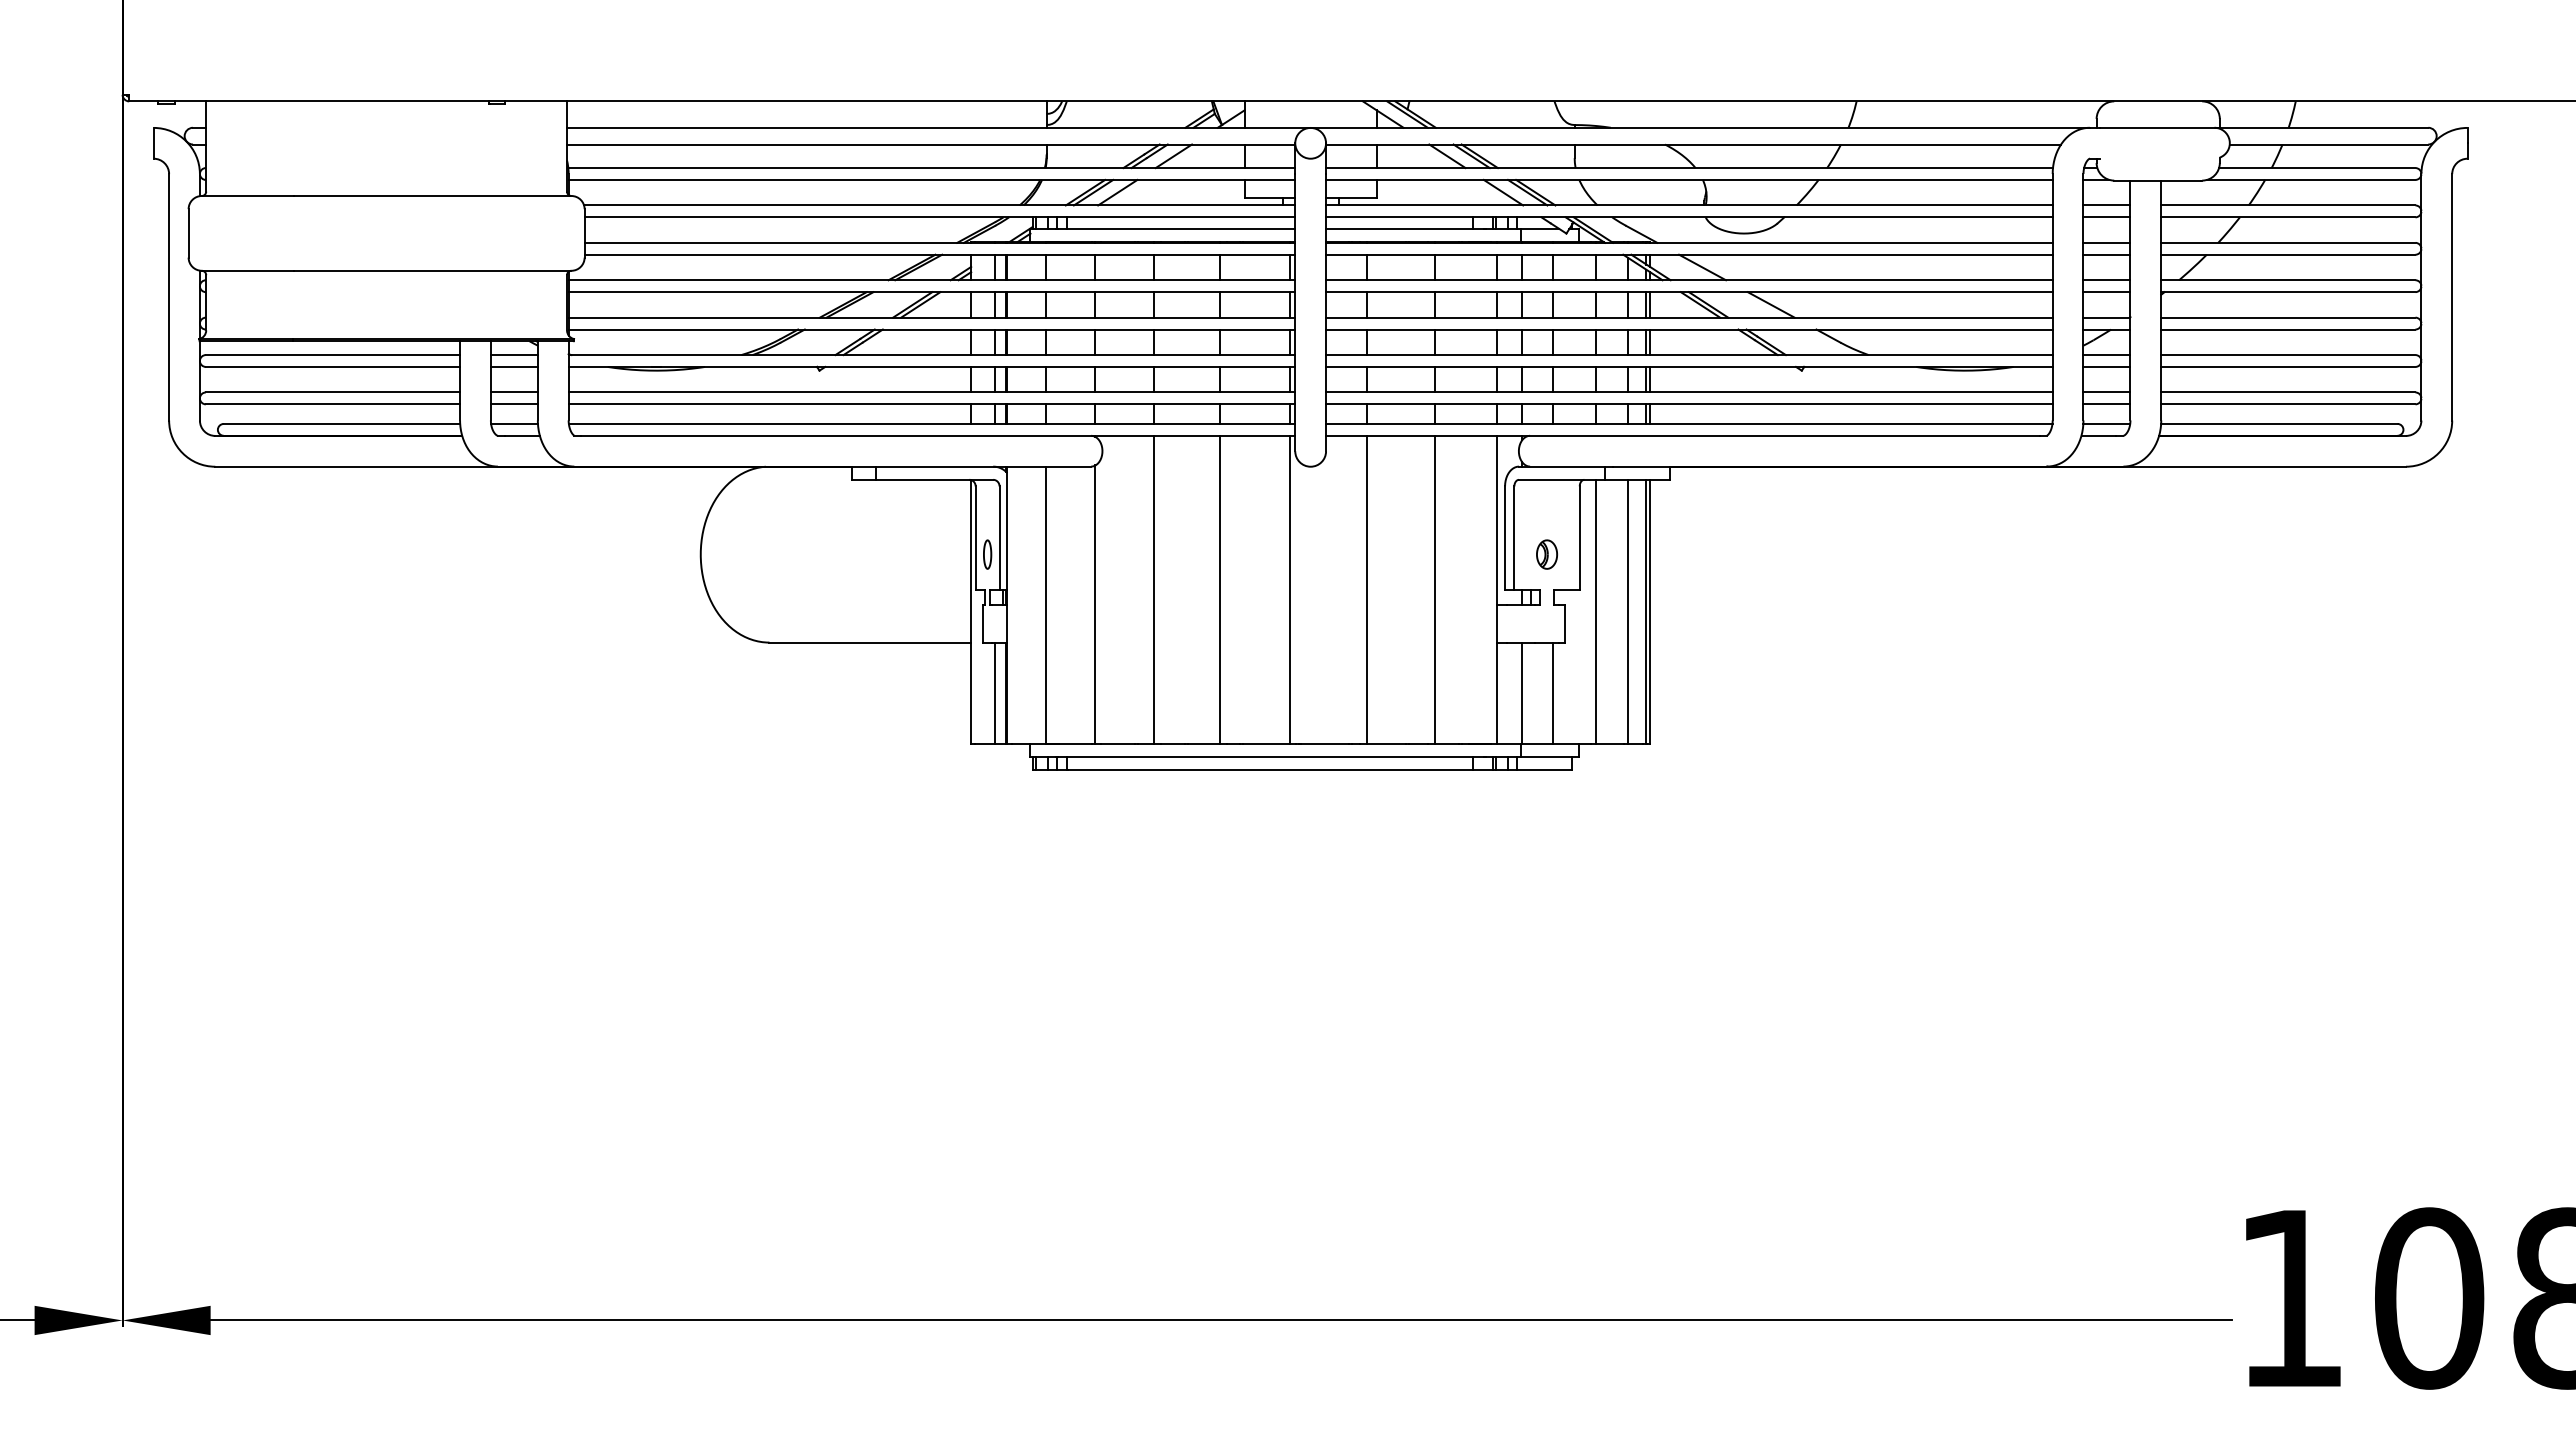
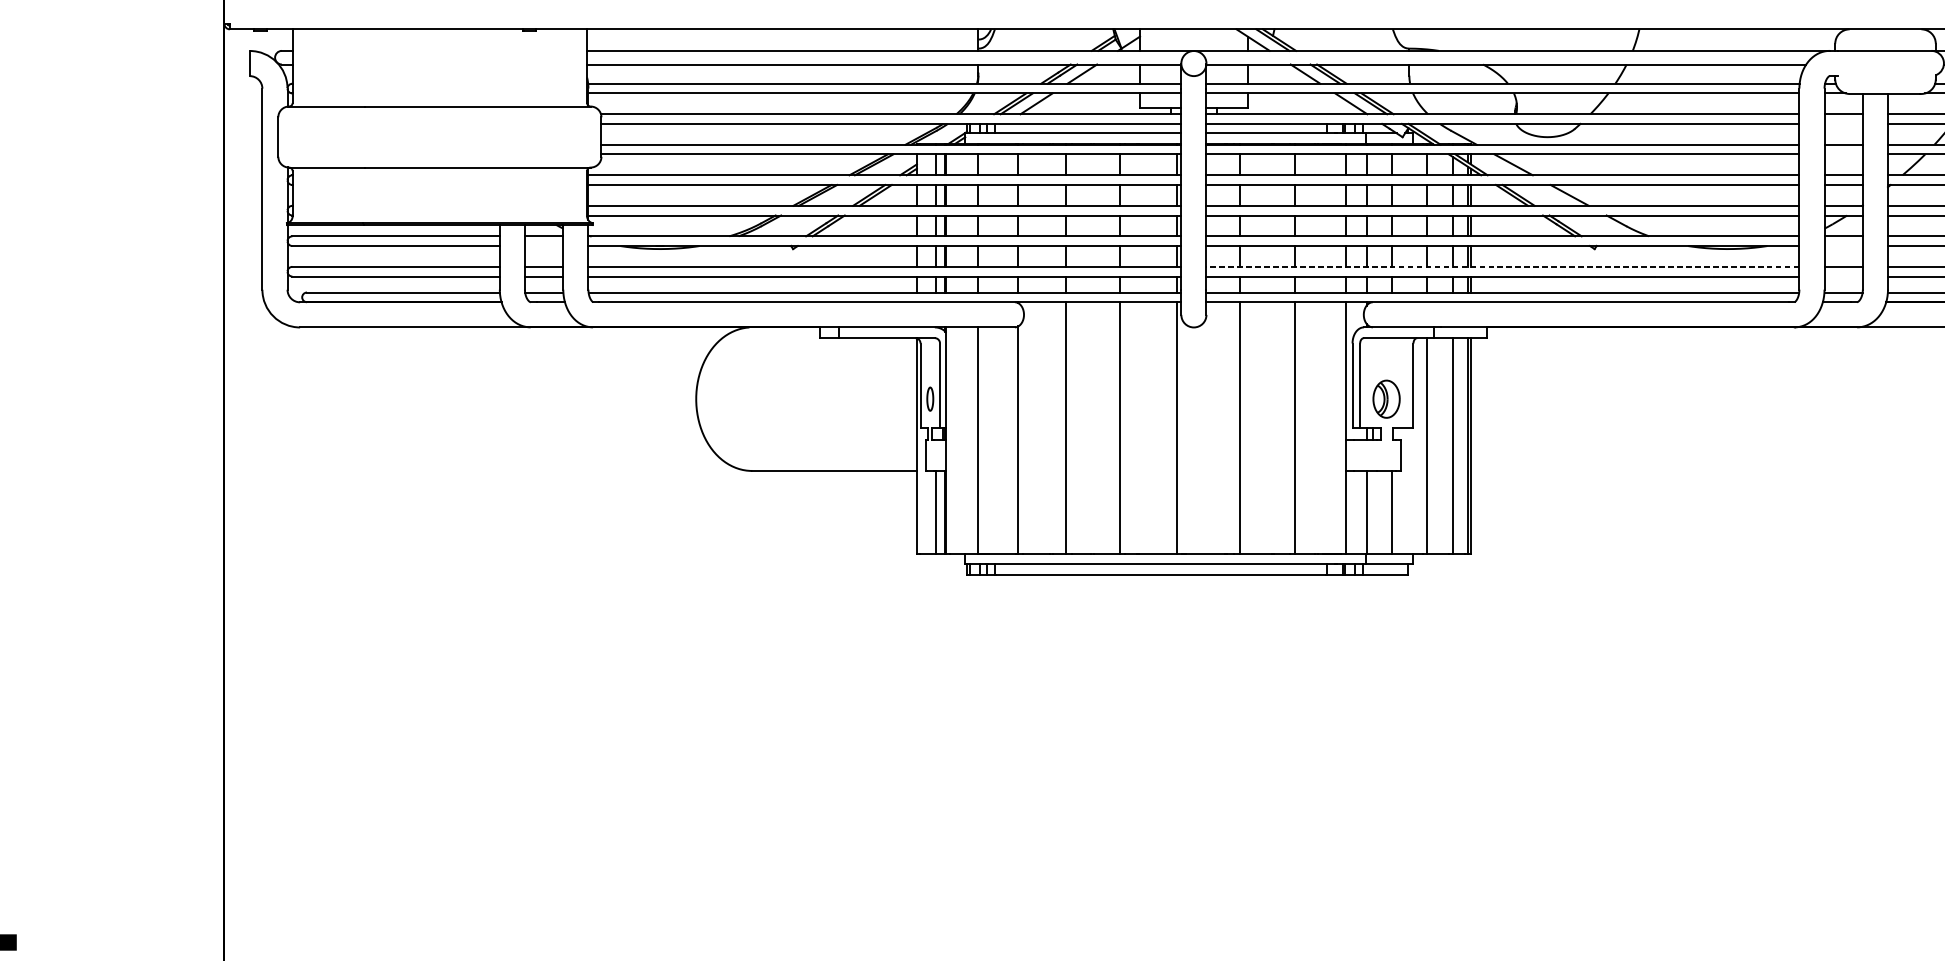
line: (2106, 217) -> (1843, 124), removed
line: (2106, 254) -> (1843, 154), removed
line: (513, 366) -> (543, 245), removed
line: (2106, 366) -> (1843, 245), removed
line: (1688, 392) -> (1502, 266), solid -> dashed
line: (2106, 404) -> (1843, 276), removed
part: (1547, 554) -> (1387, 399), size x1.6

